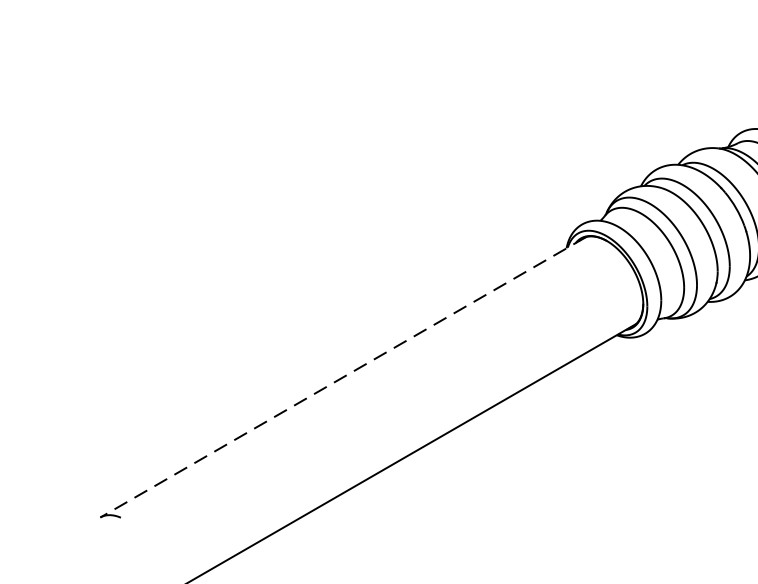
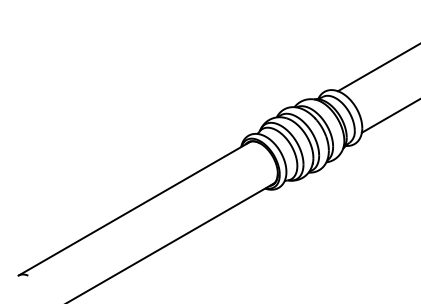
line: (343, 376) -> (134, 208), dashed -> solid

